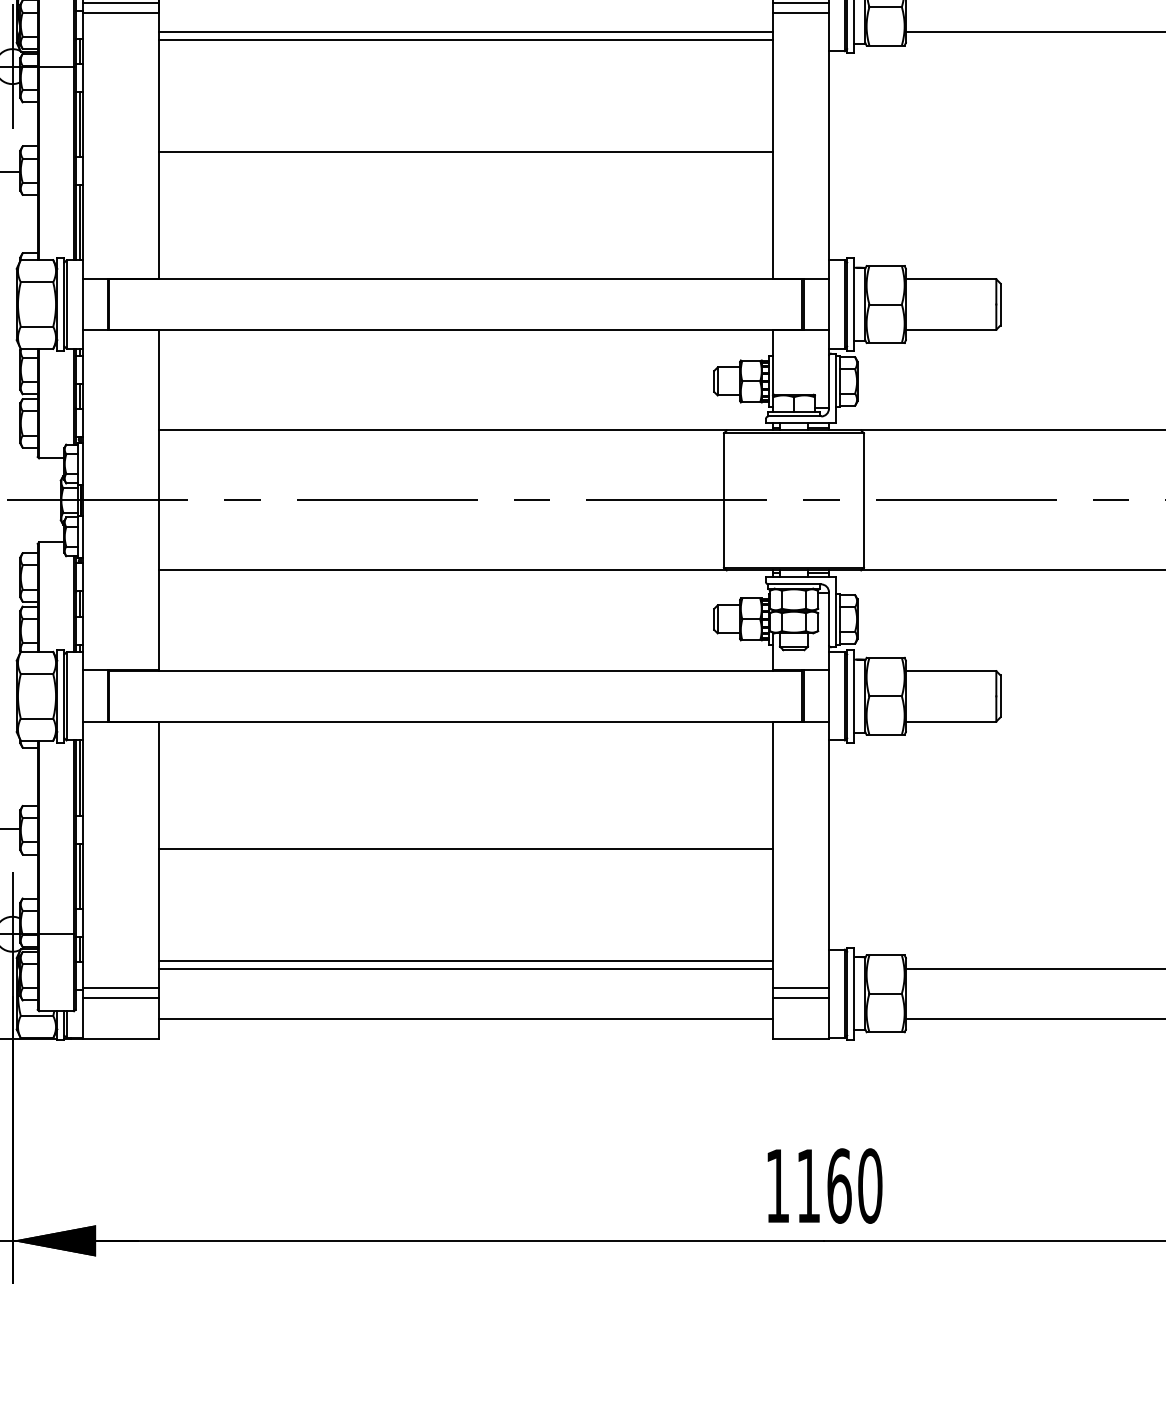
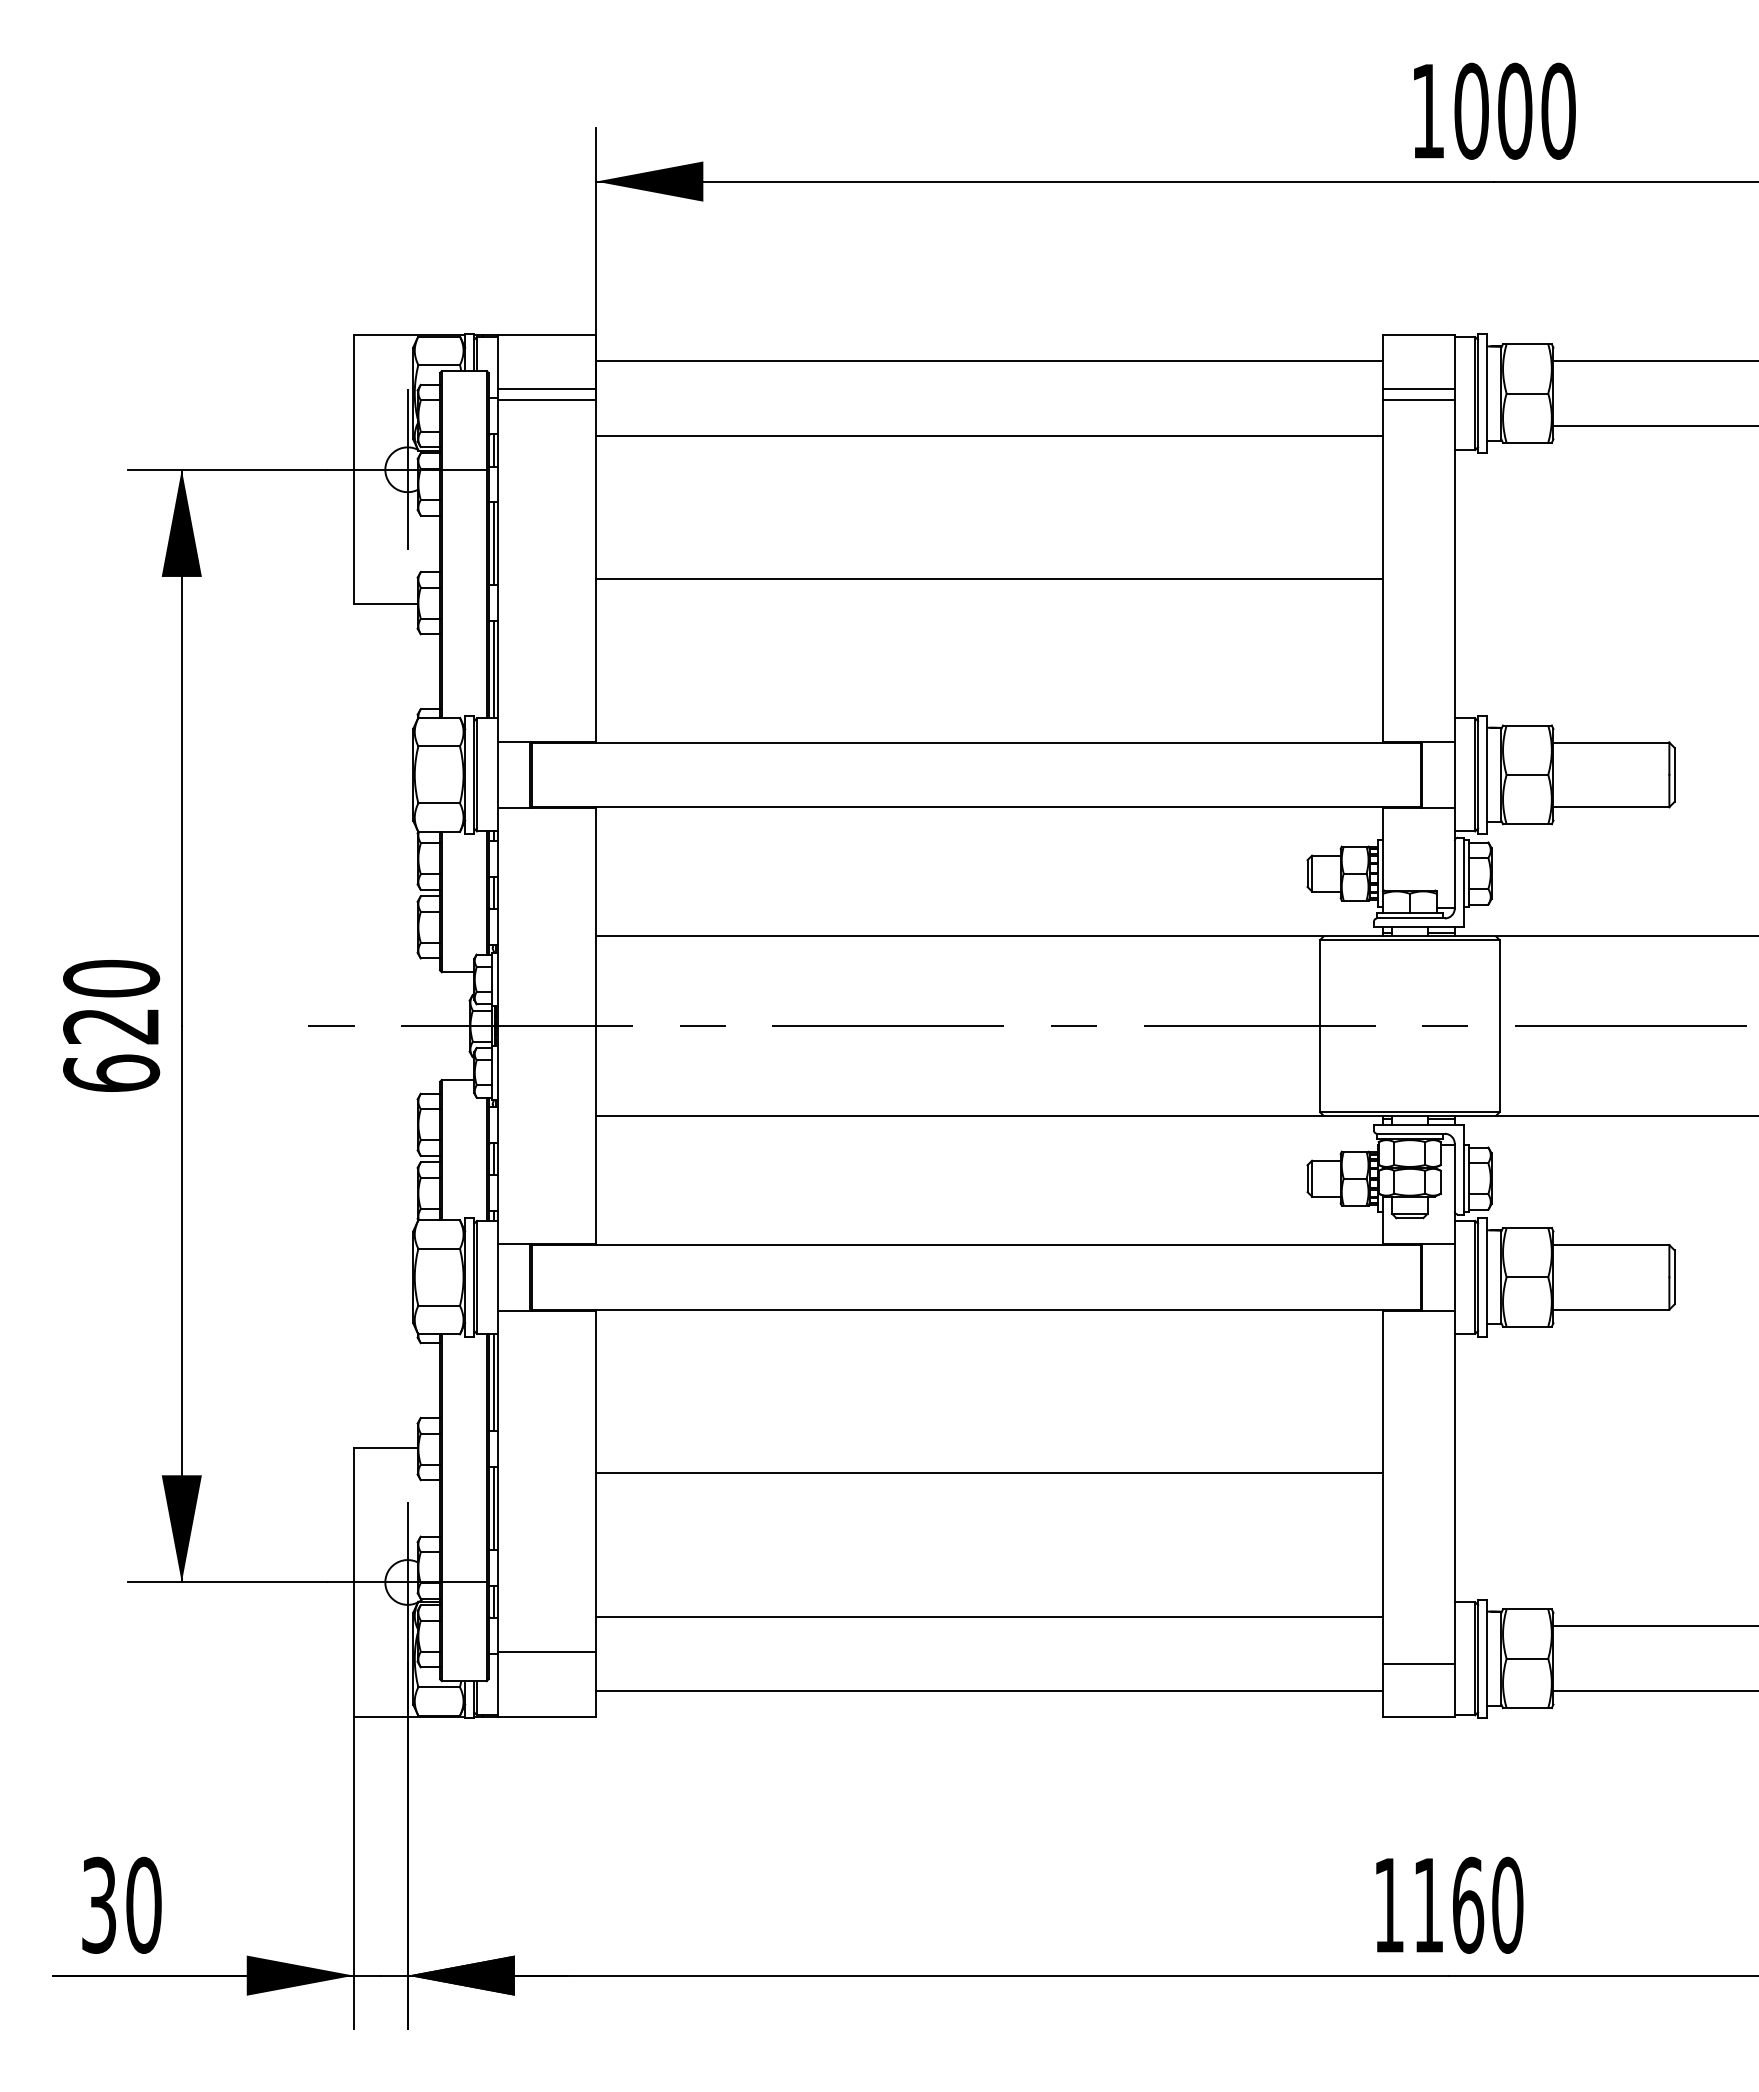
line: (466, 32) -> (989, 425), removed
line: (466, 968) -> (989, 1626), removed
line: (800, 988) -> (1418, 1651), removed
line: (120, 997) -> (546, 1663), removed

